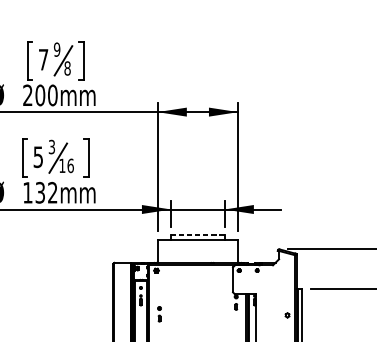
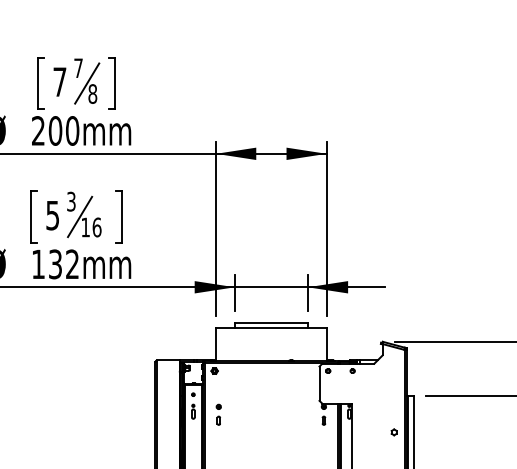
text: (57, 49) -> (78, 68), 9 -> 7
line: (197, 235) -> (271, 322), dashed -> solid
part: (159, 314) -> (218, 414), moved

